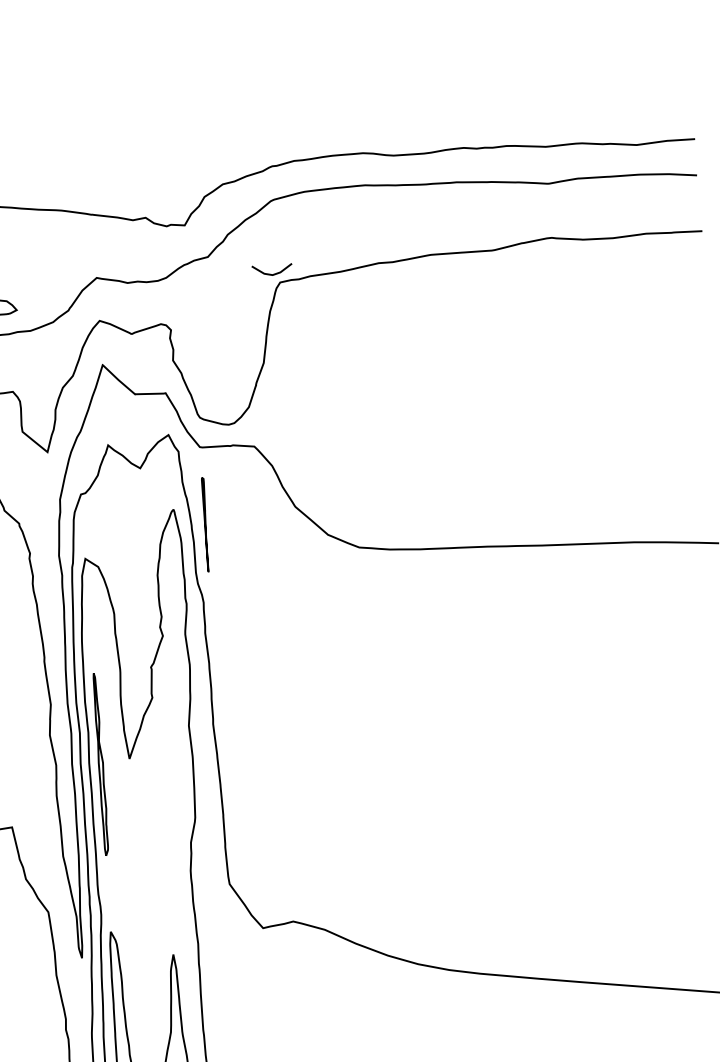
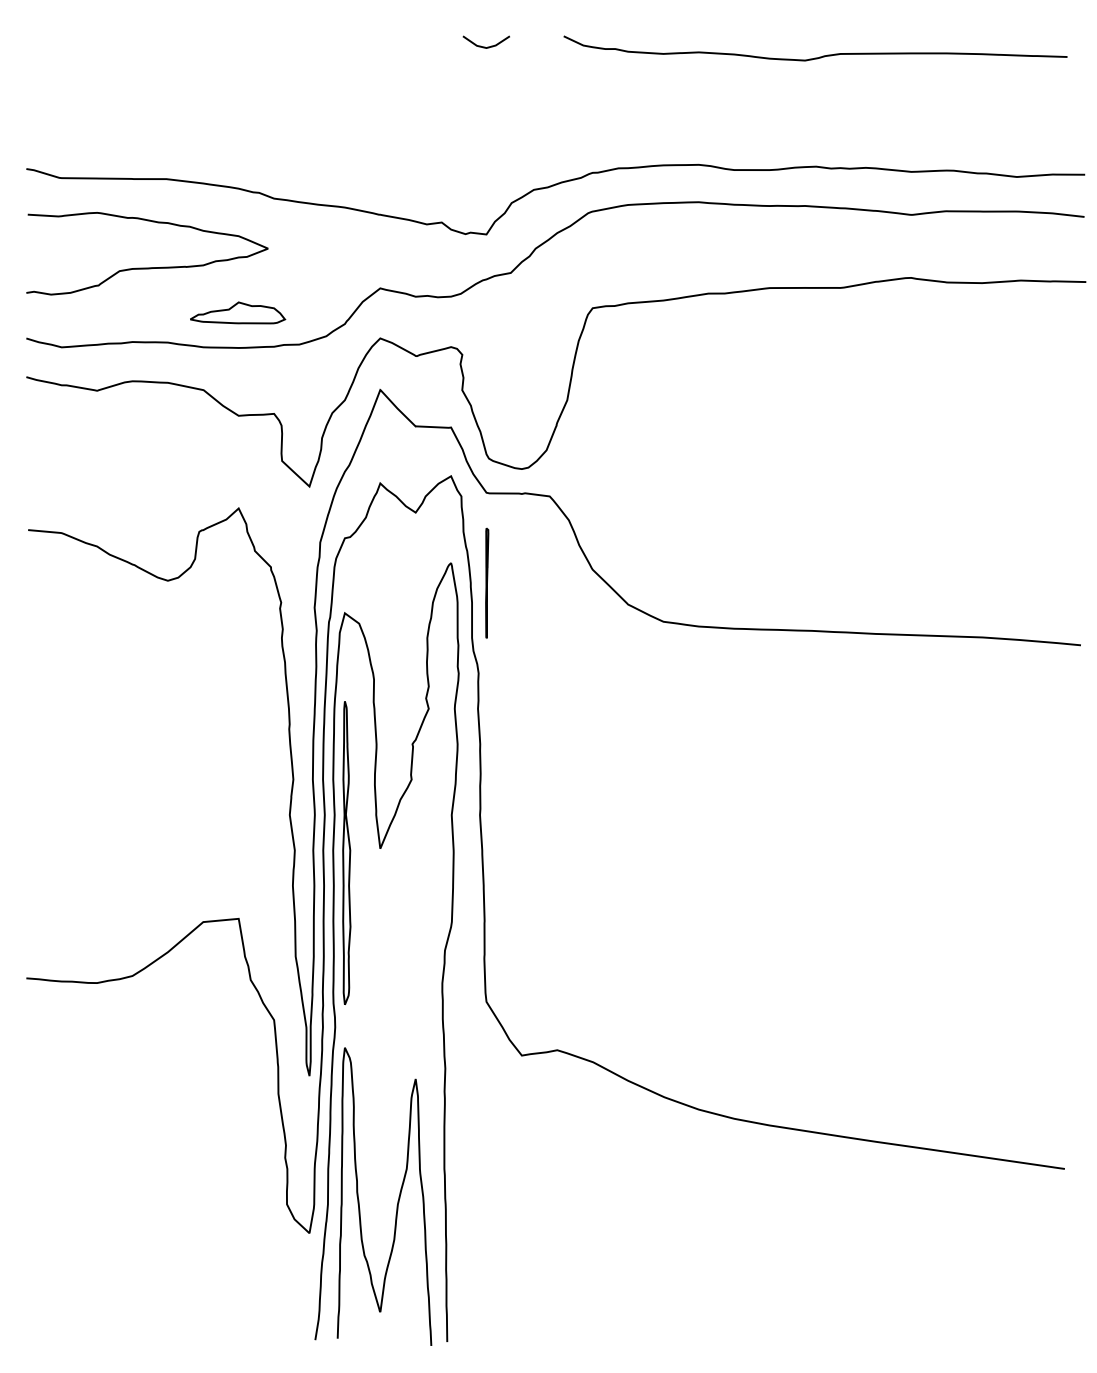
curve: (460, 53) -> (819, 56), added
line: (271, 273) -> (485, 46), moved
part: (100, 764) -> (346, 852), size x1.43

